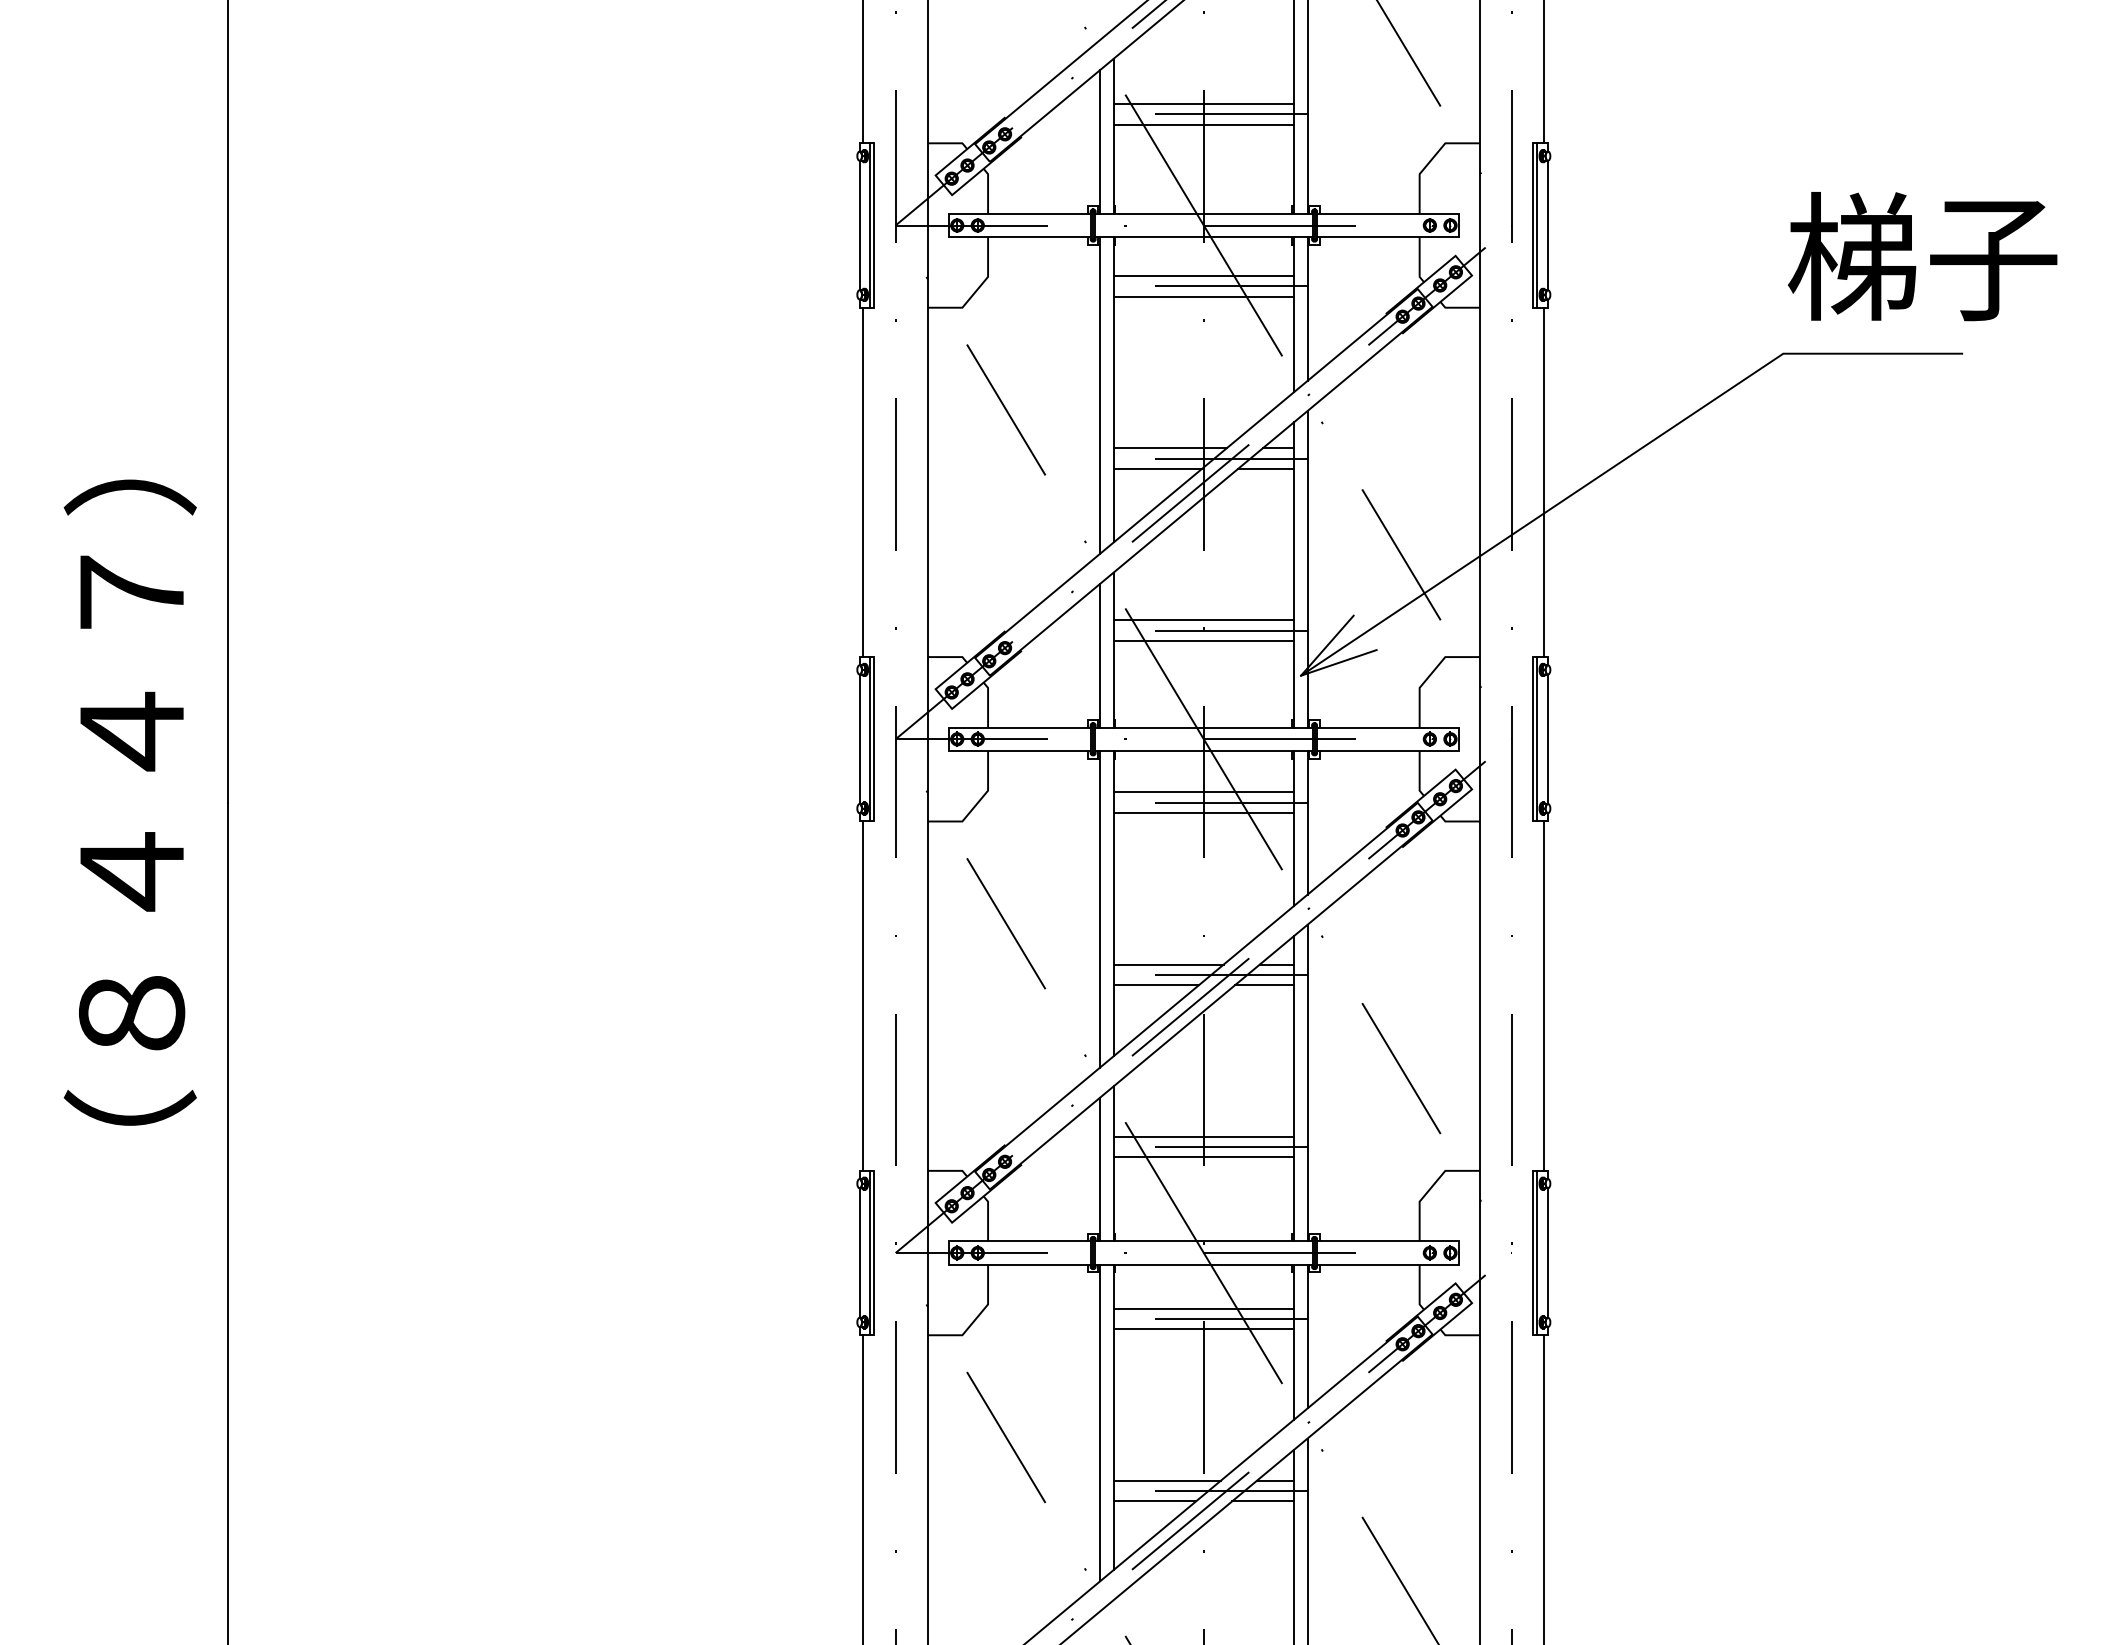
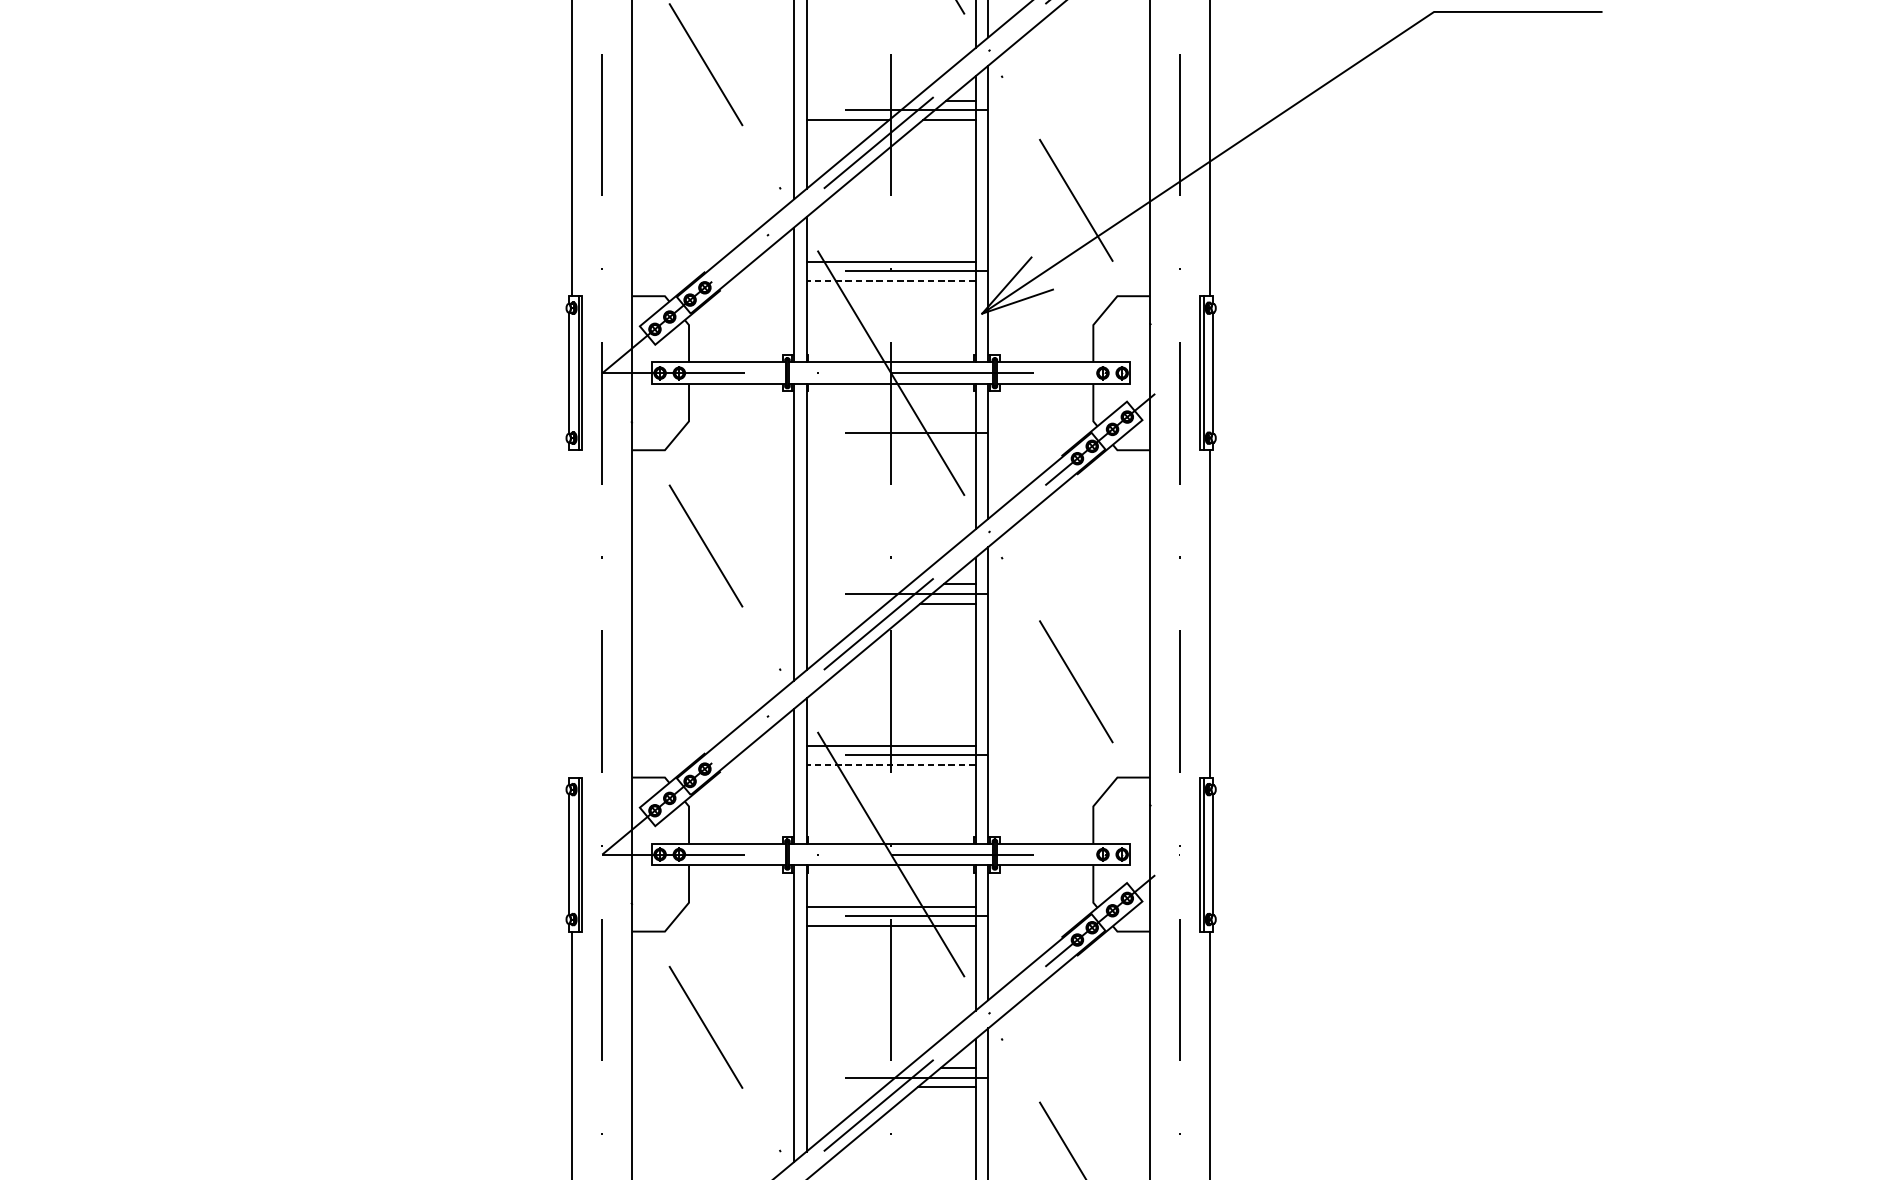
line: (1169, 448) -> (858, 100), removed
line: (1203, 640) -> (890, 280), solid -> dashed
line: (1203, 792) -> (890, 423), removed
line: (1203, 813) -> (890, 442), removed
line: (1168, 964) -> (858, 584), removed
line: (1156, 985) -> (846, 603), removed
line: (863, 995) -> (572, 613), removed
line: (1203, 1157) -> (890, 765), solid -> dashed
line: (1166, 1480) -> (856, 1067), removed
line: (1154, 1501) -> (844, 1087), removed

